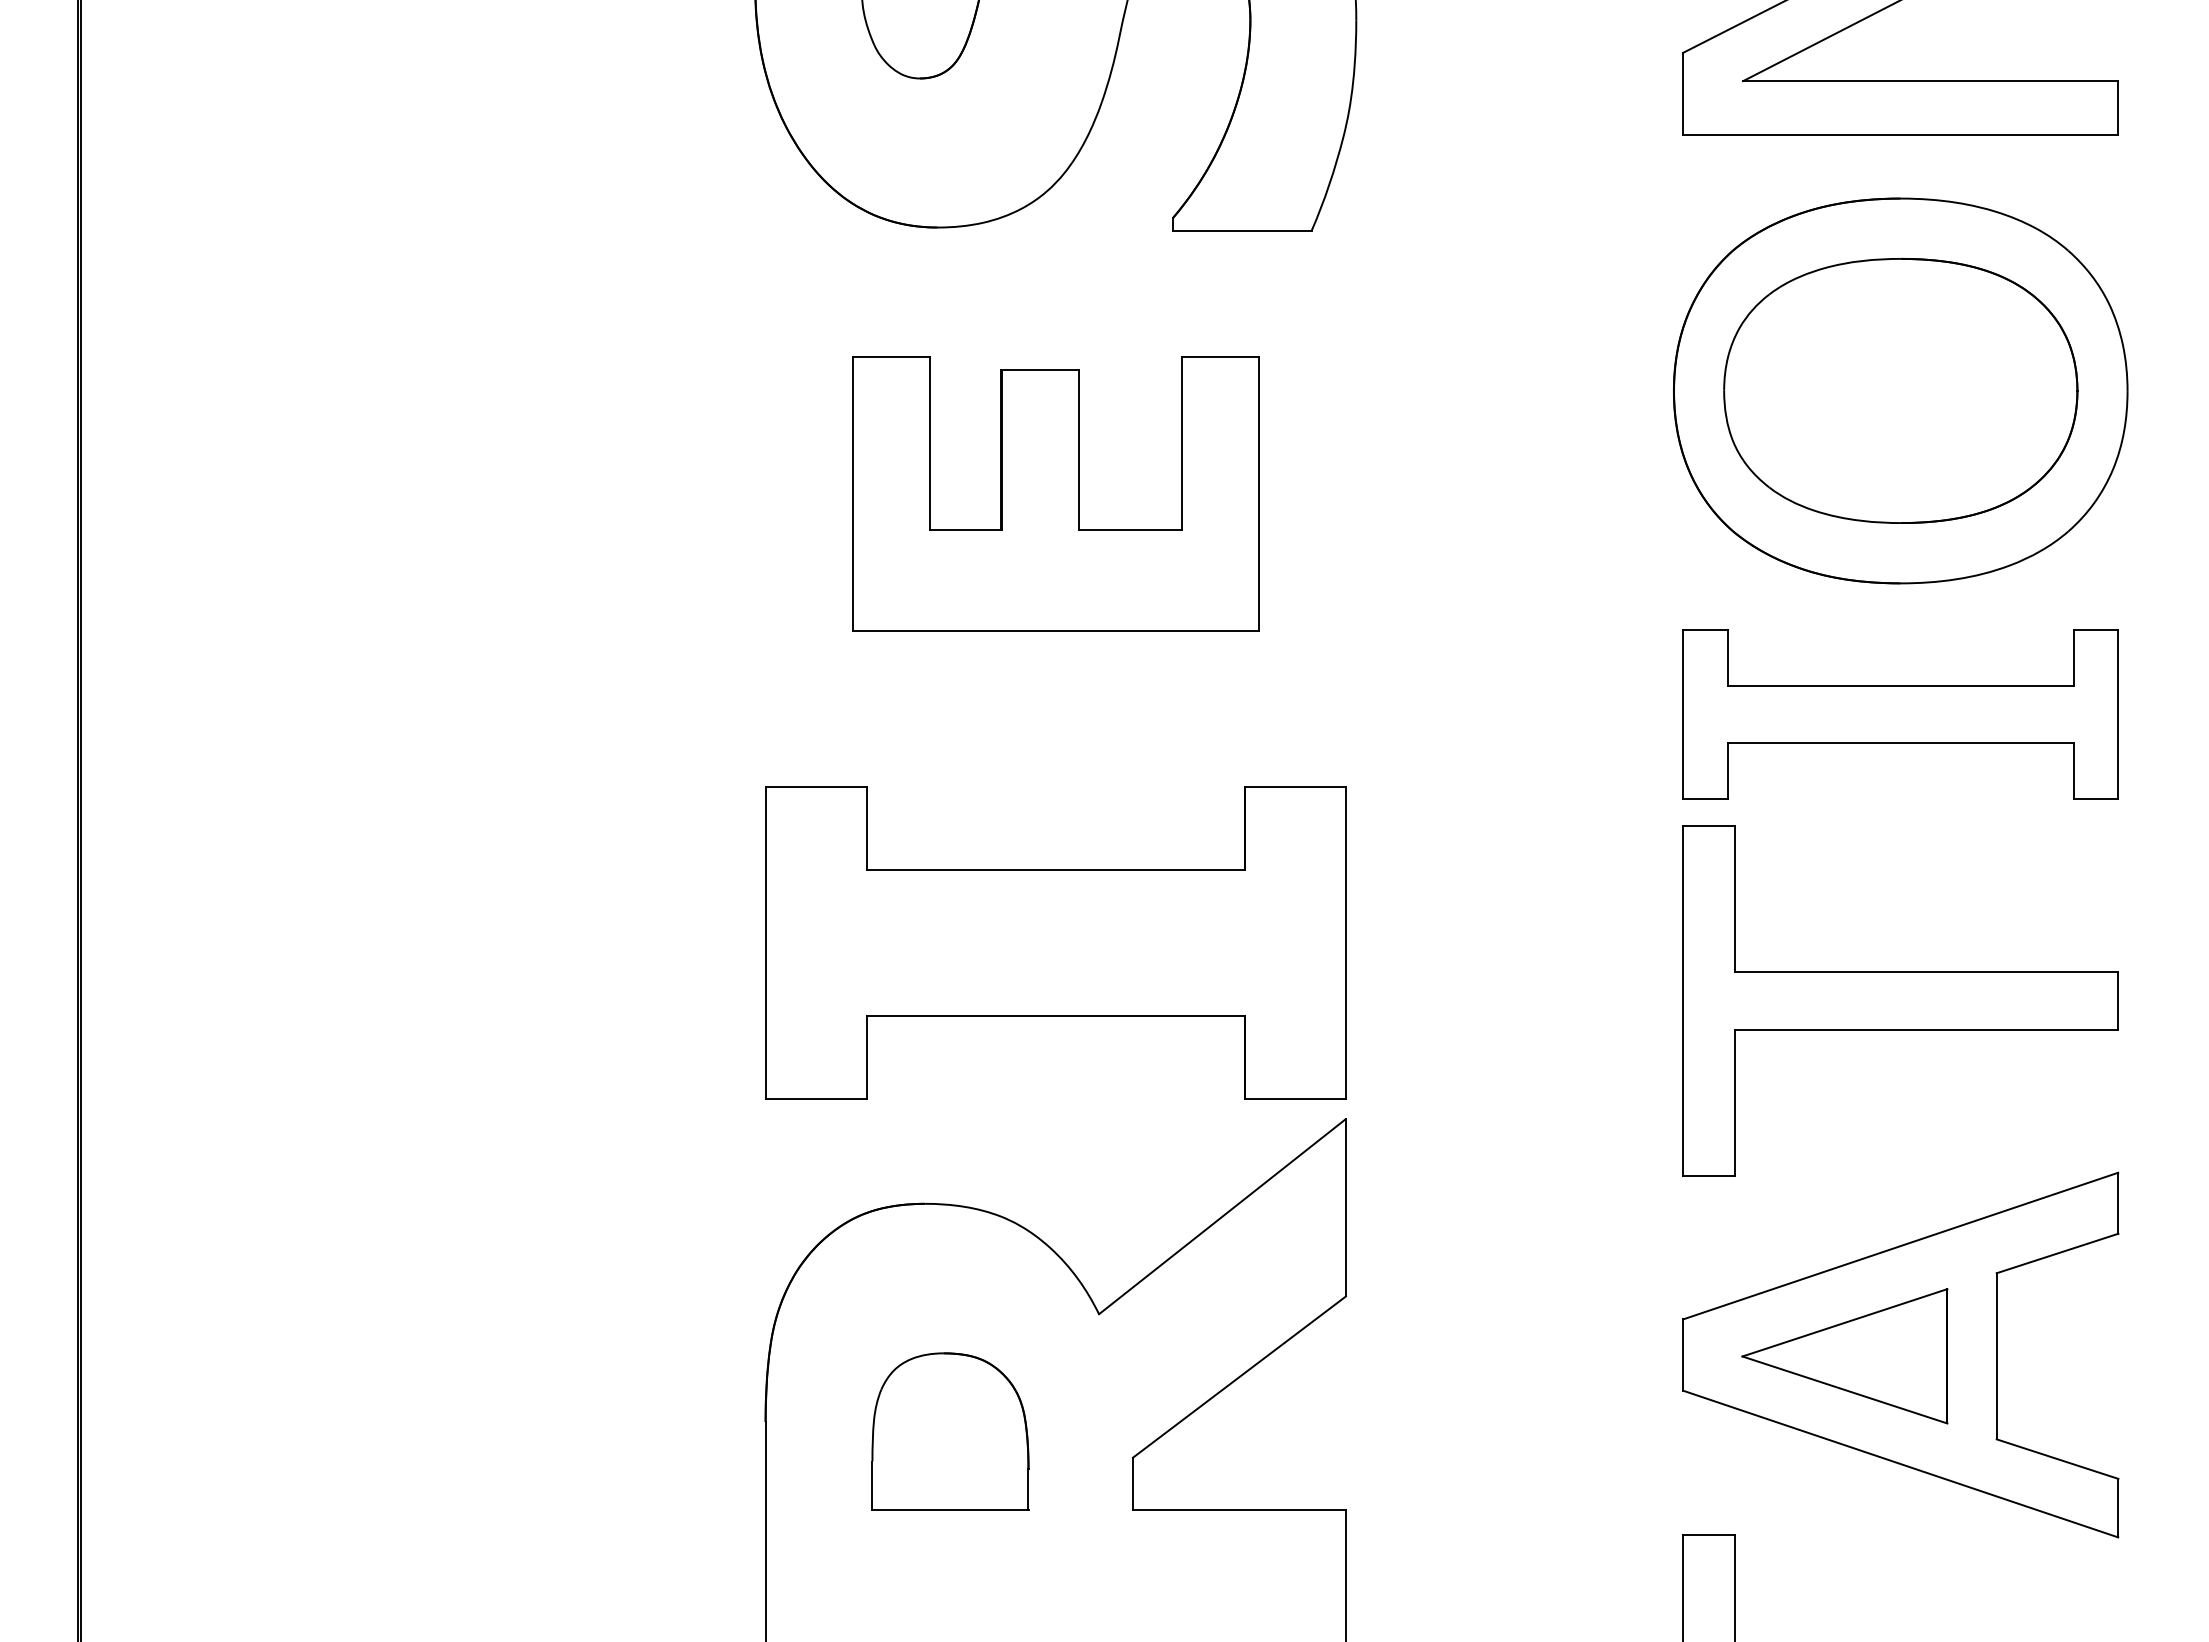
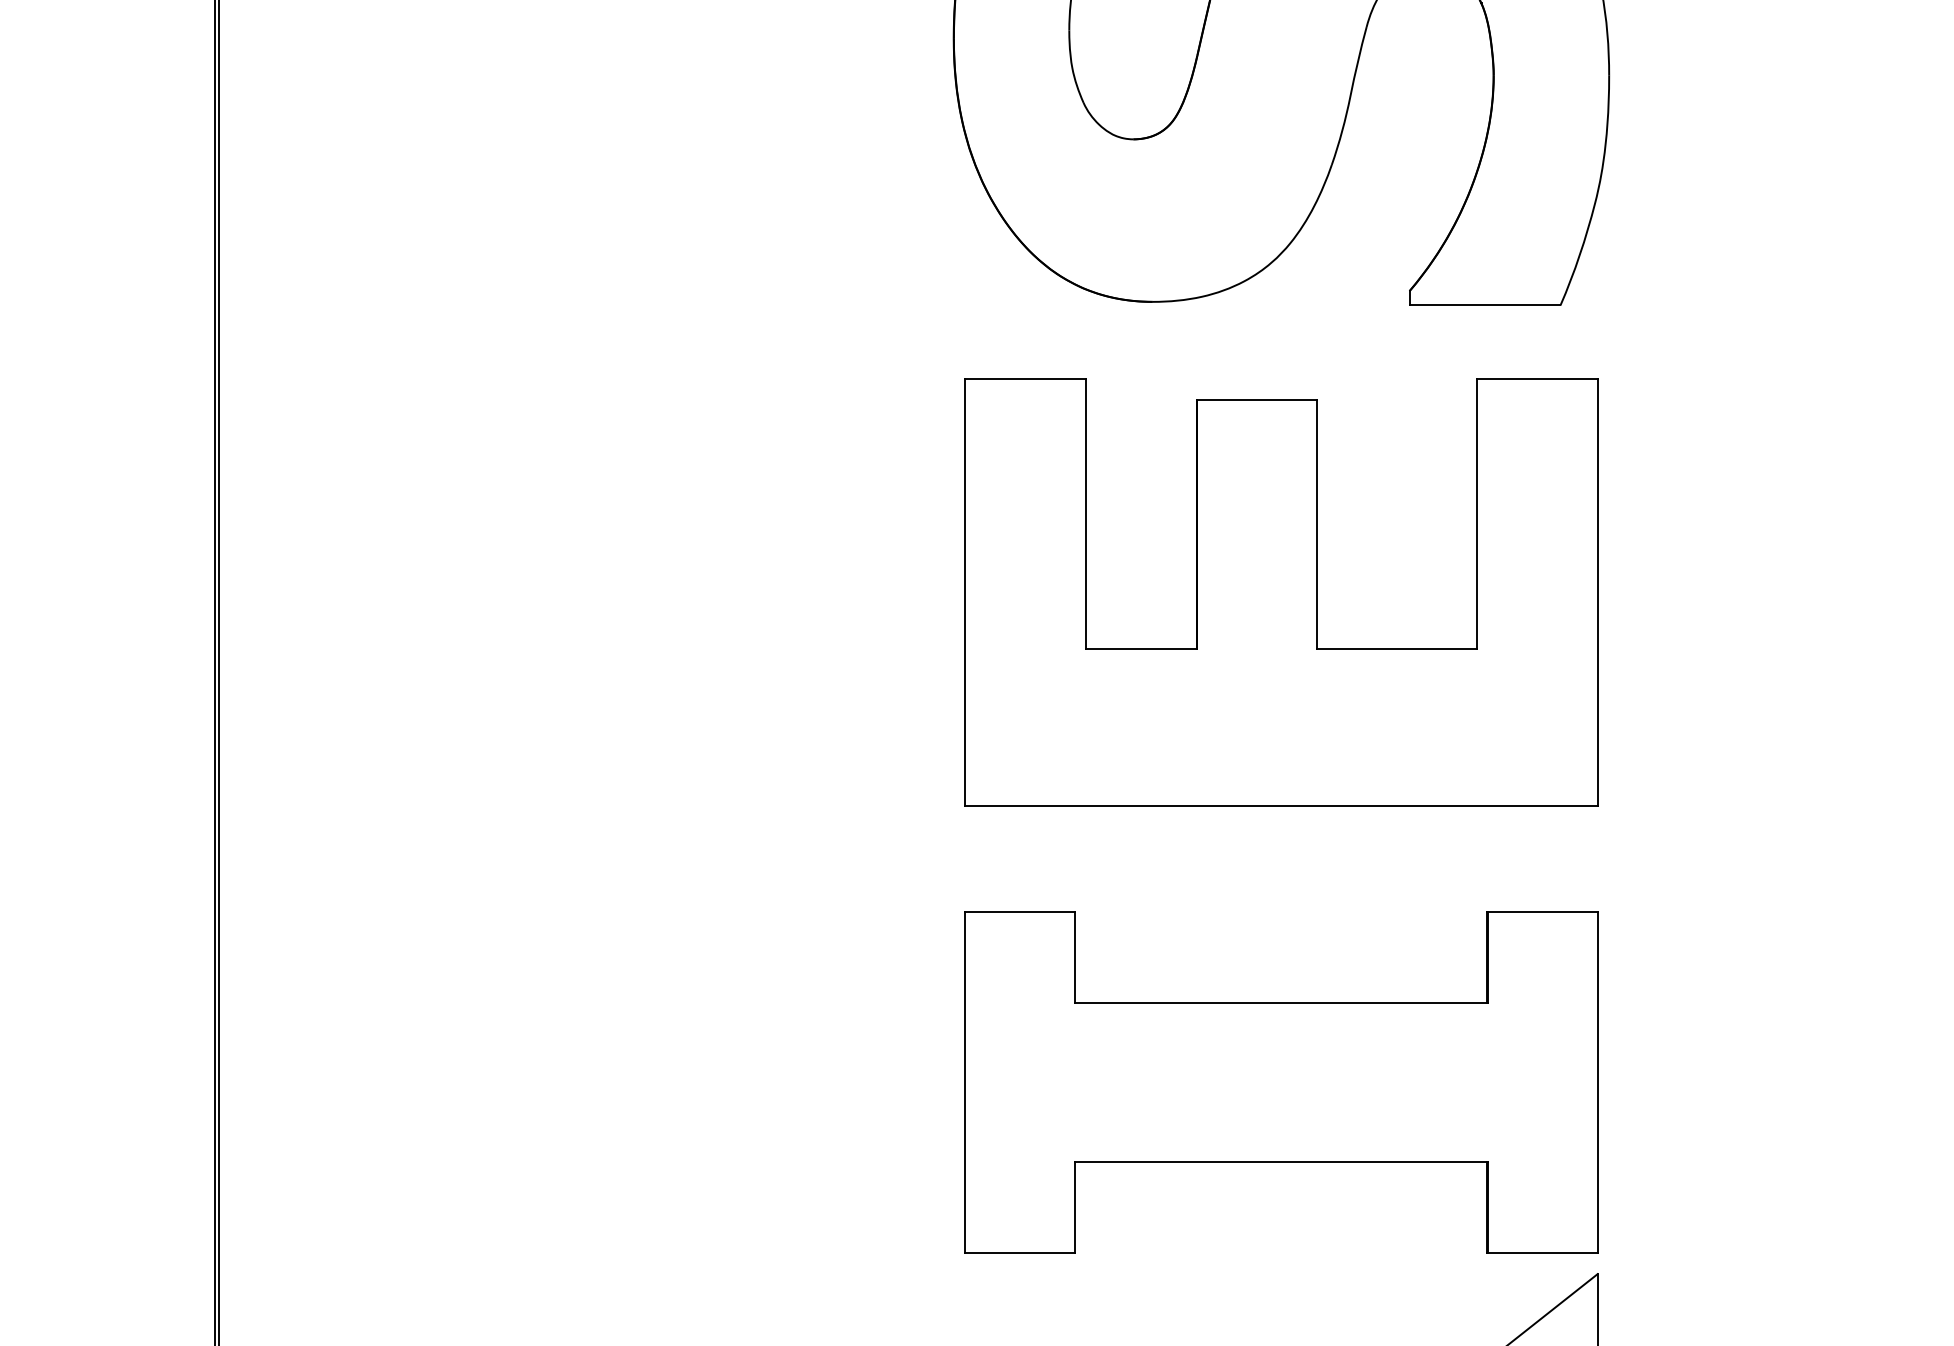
part: (1055, 493) -> (1281, 591), size x1.43

